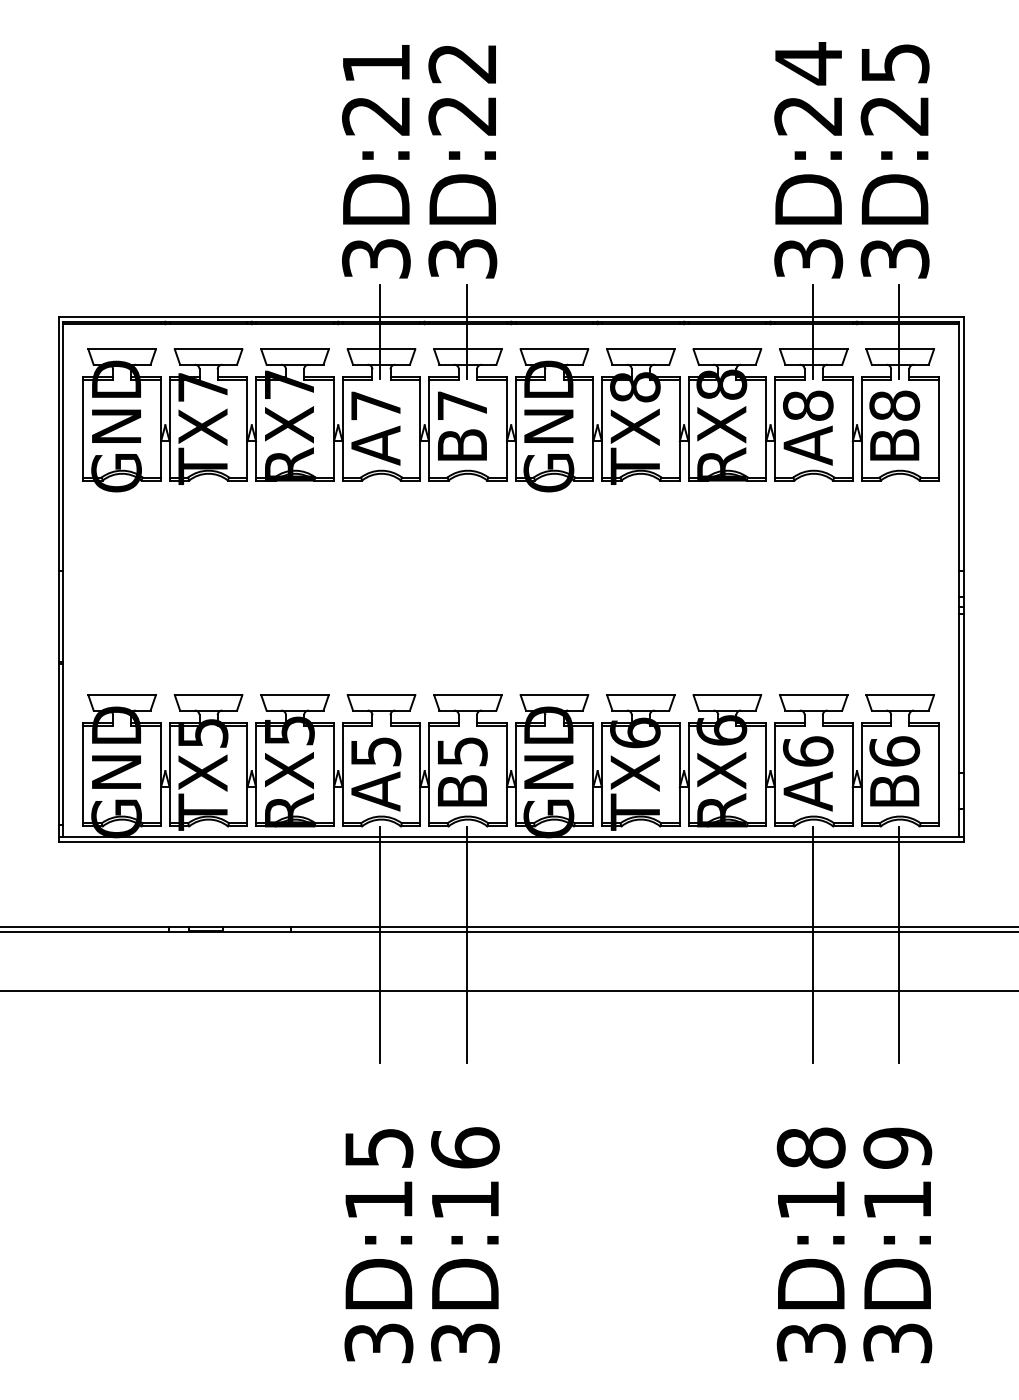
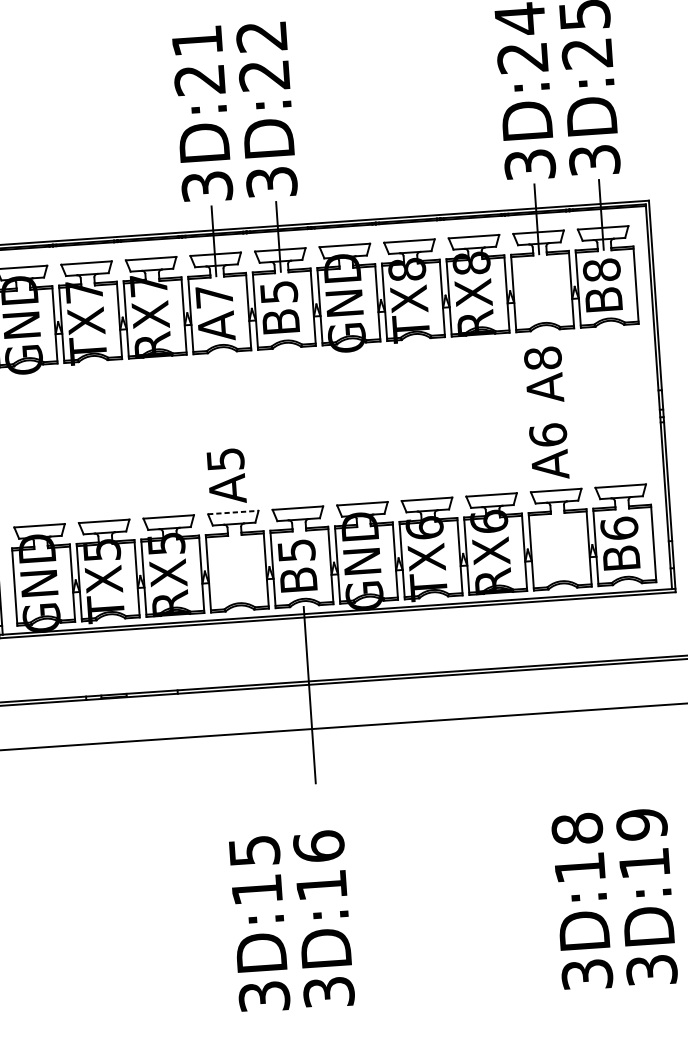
text: (462, 405) -> (279, 292), B7 -> B5
text: (808, 427) -> (544, 374), moved
line: (381, 695) -> (233, 512), solid -> dashed
text: (808, 773) -> (549, 451), moved
text: (376, 774) -> (227, 476), moved
line: (380, 945) -> (245, 699), removed
line: (812, 945) -> (567, 677), removed
line: (899, 945) -> (632, 673), removed

